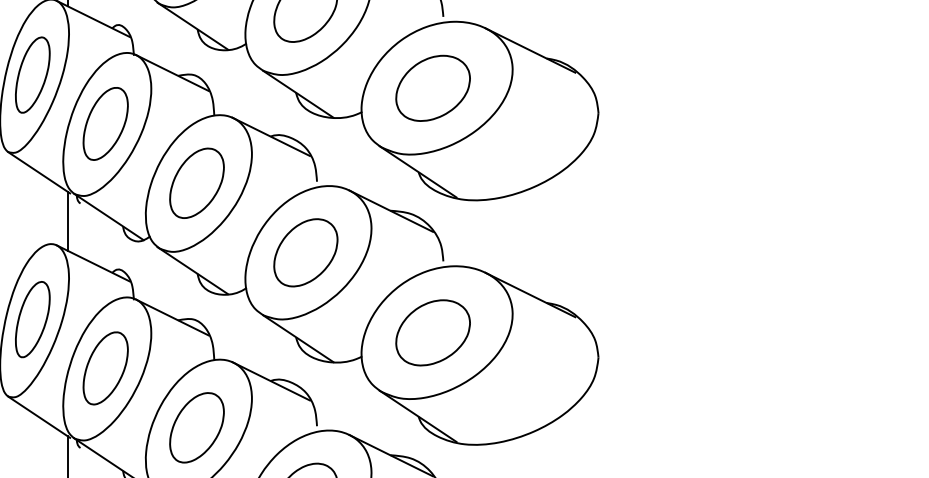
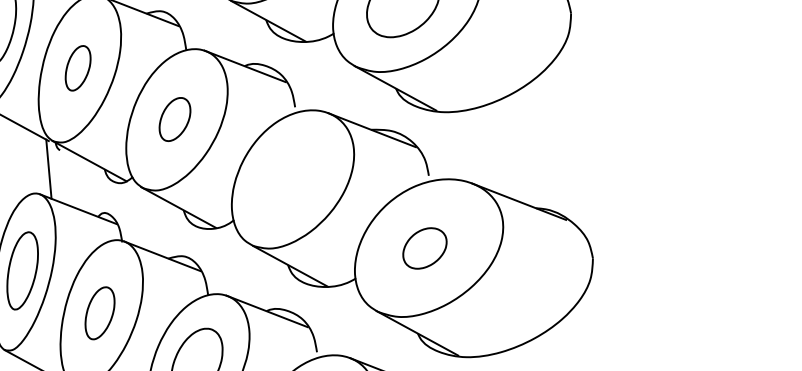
part: (105, 123) -> (77, 67), size x0.6
part: (196, 182) -> (174, 118), size x0.6
part: (305, 252) -> (289, 179), removed
part: (432, 332) -> (424, 248), size x0.6
part: (105, 368) -> (99, 313), size x0.7

